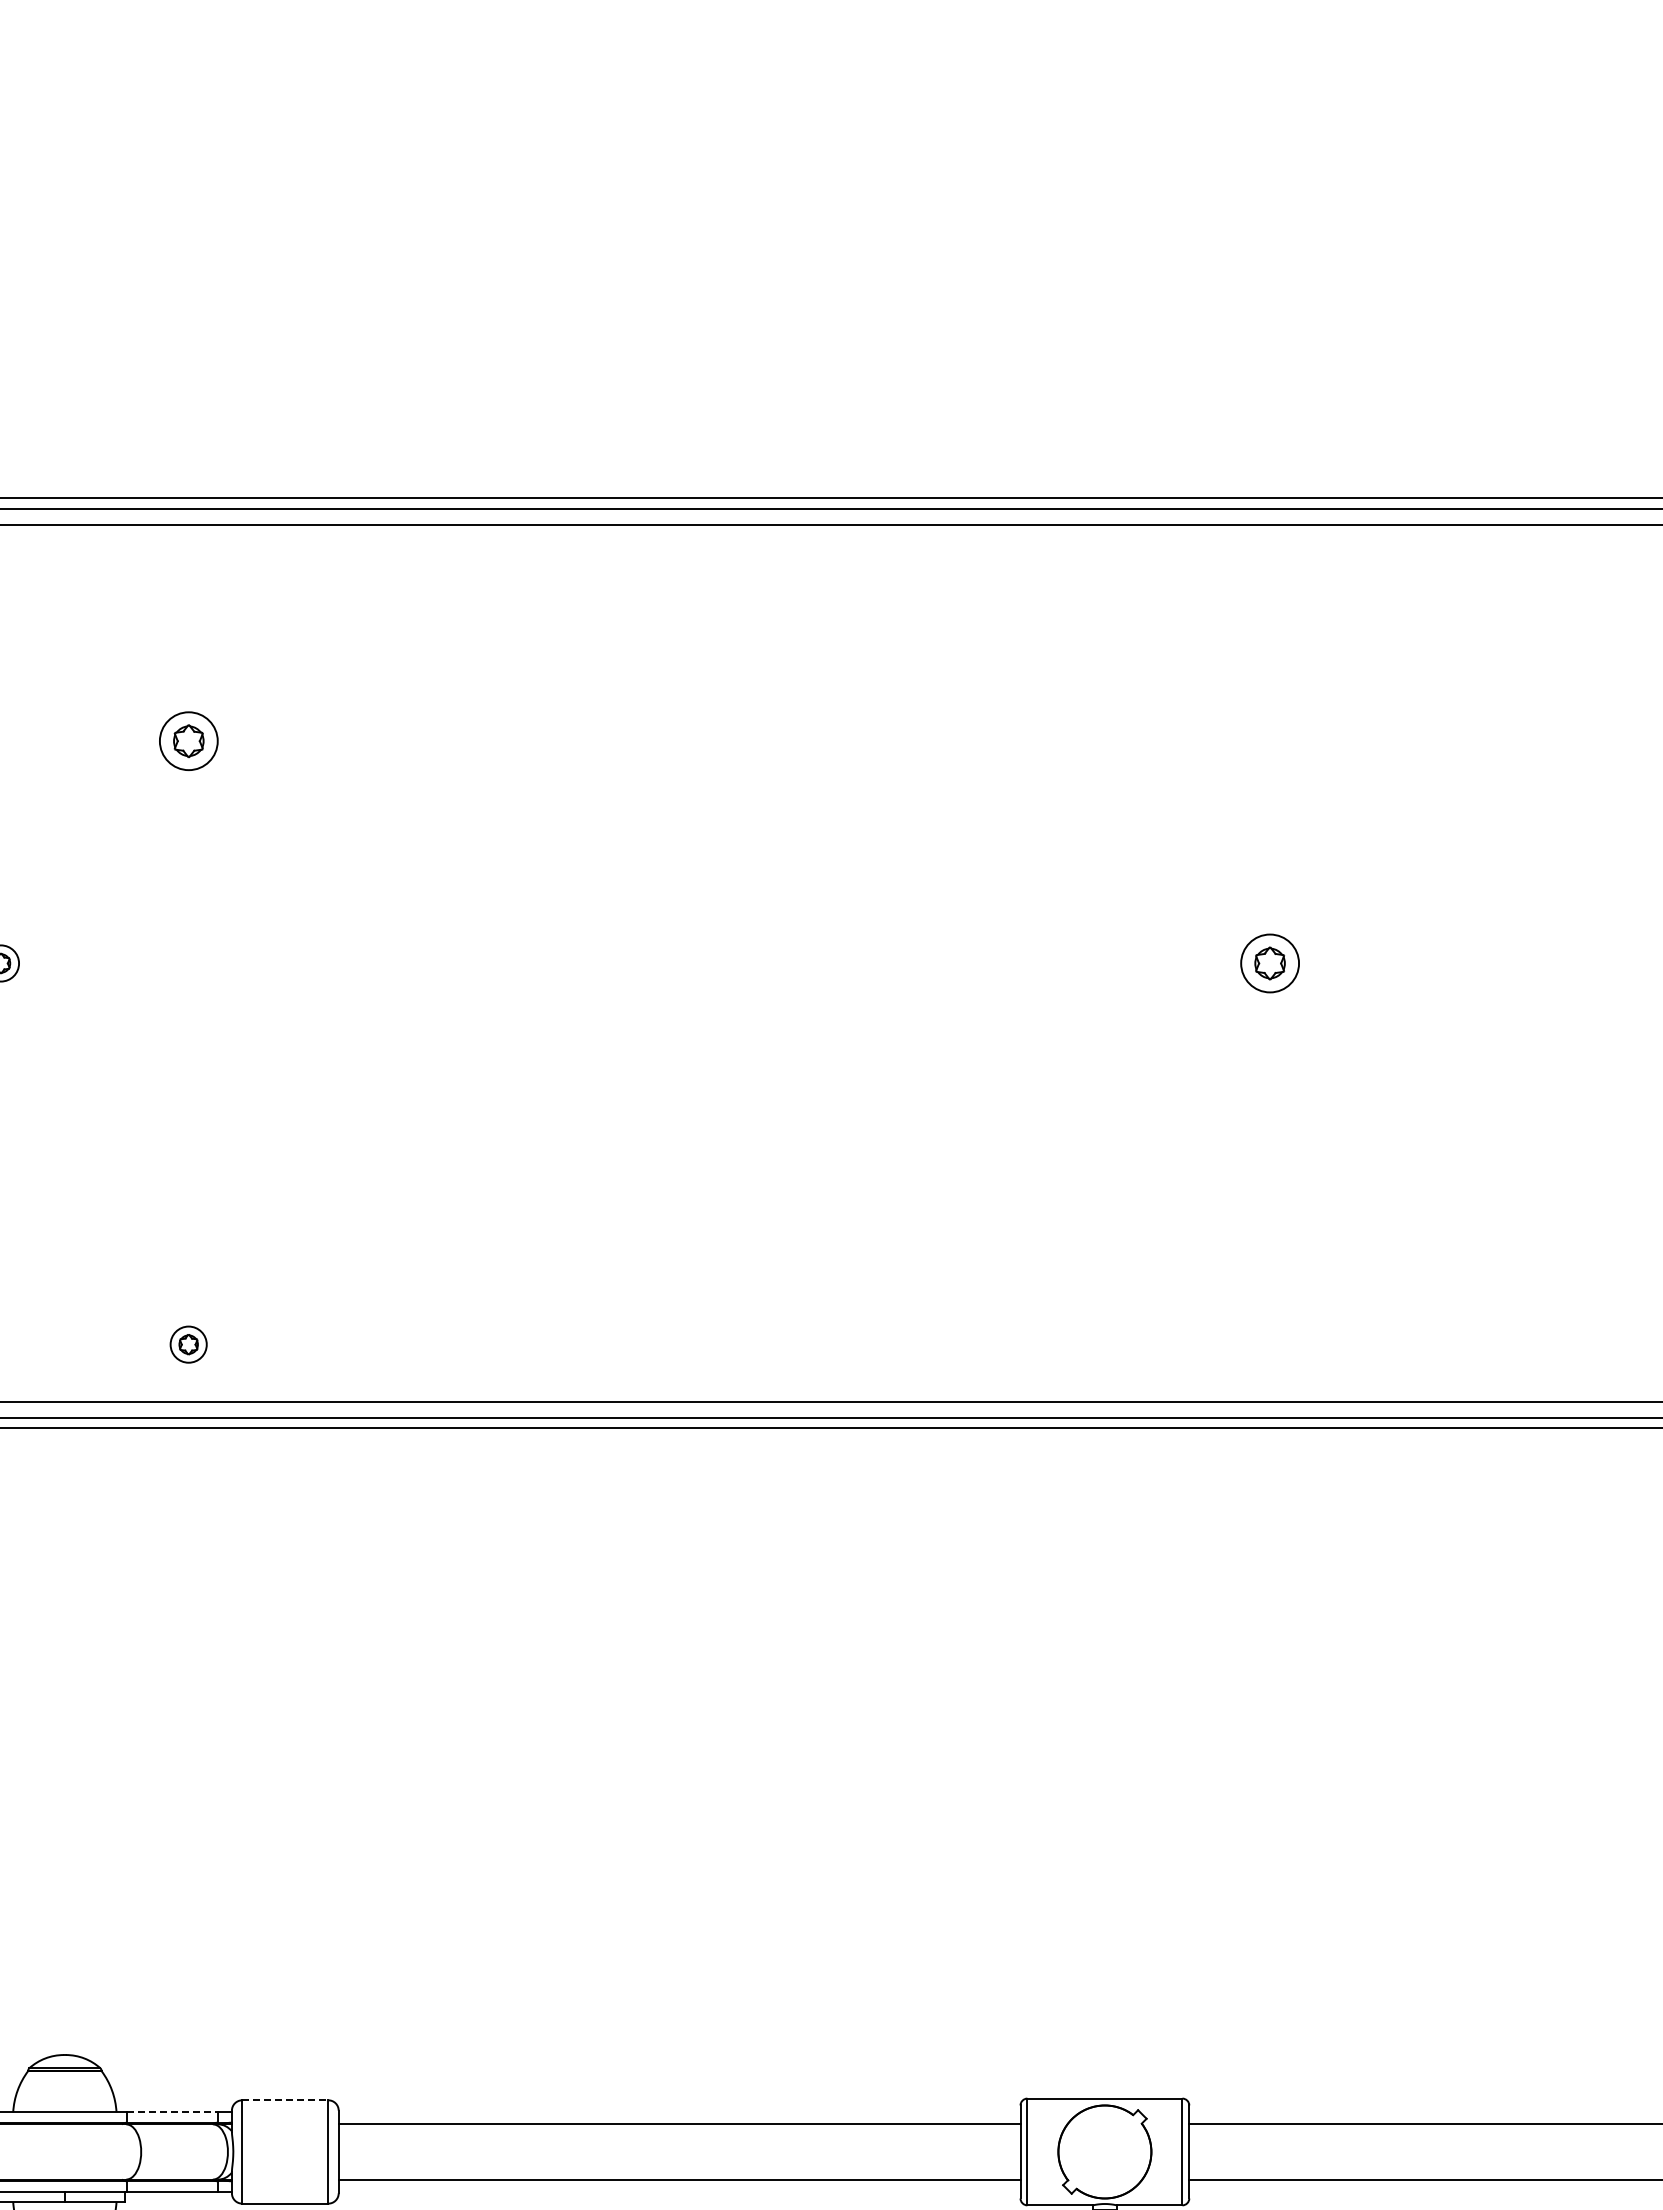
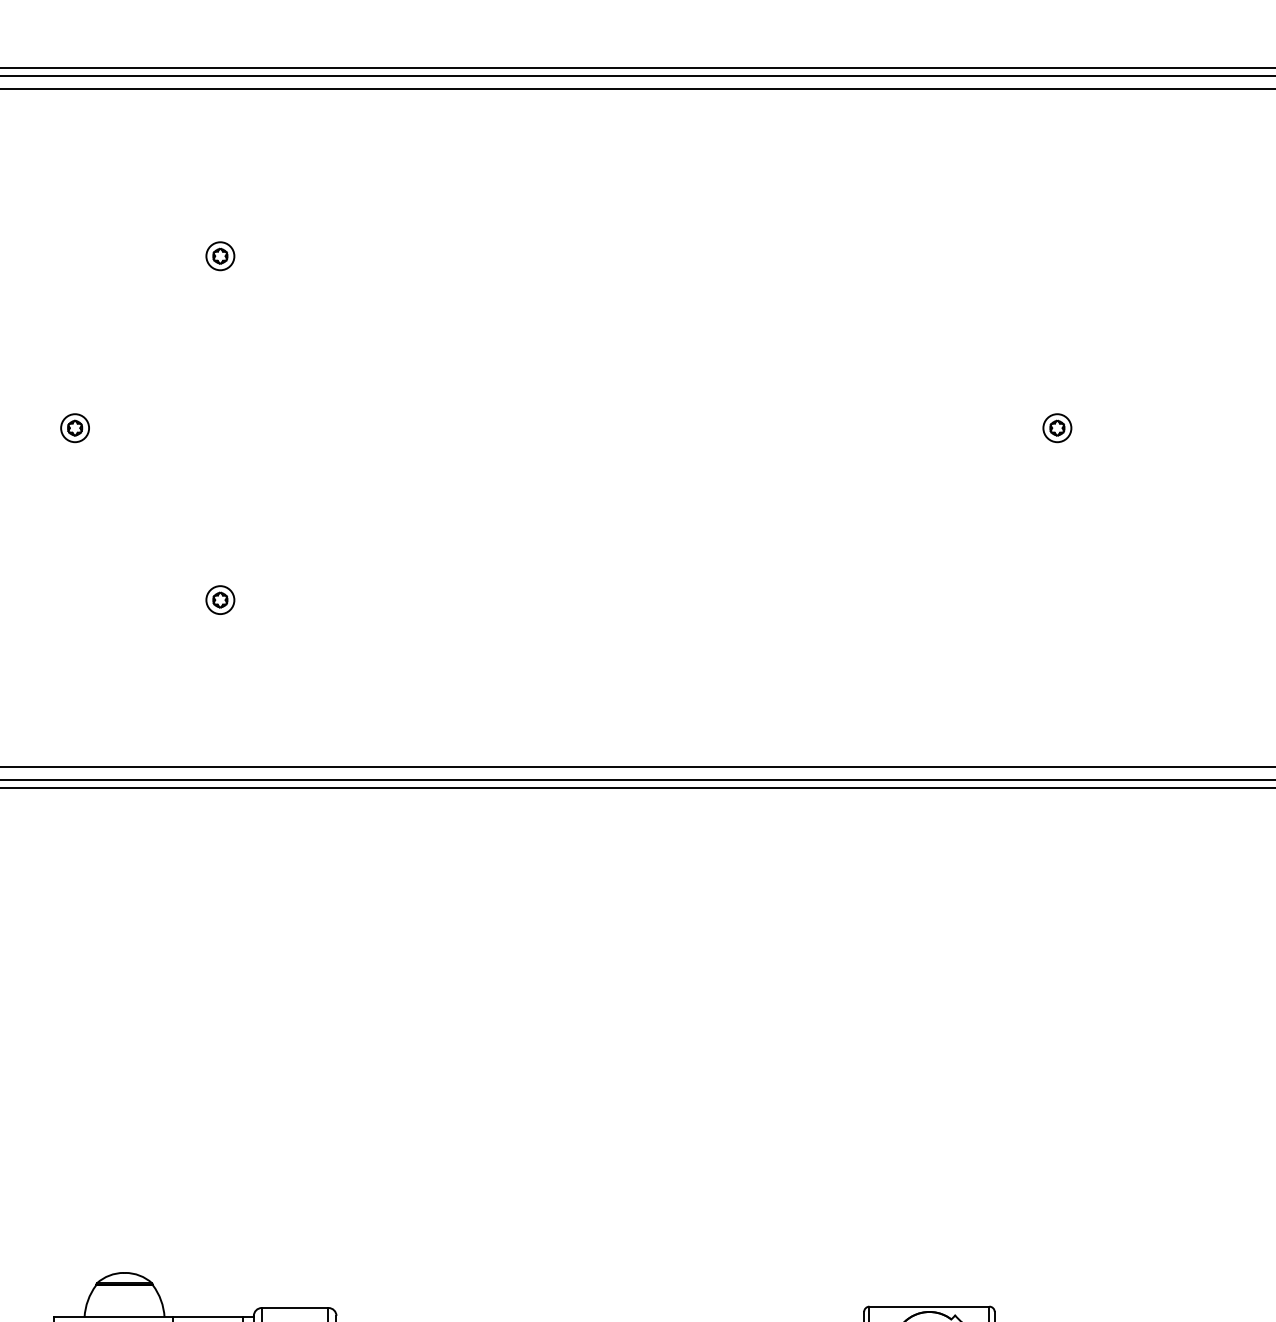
part: (188, 741) -> (220, 256), size x0.62
part: (1270, 963) -> (1057, 428), size x0.62
part: (188, 1344) -> (220, 600), moved
line: (285, 2100) -> (295, 1308), dashed -> solid
line: (172, 2112) -> (207, 1317), dashed -> solid

